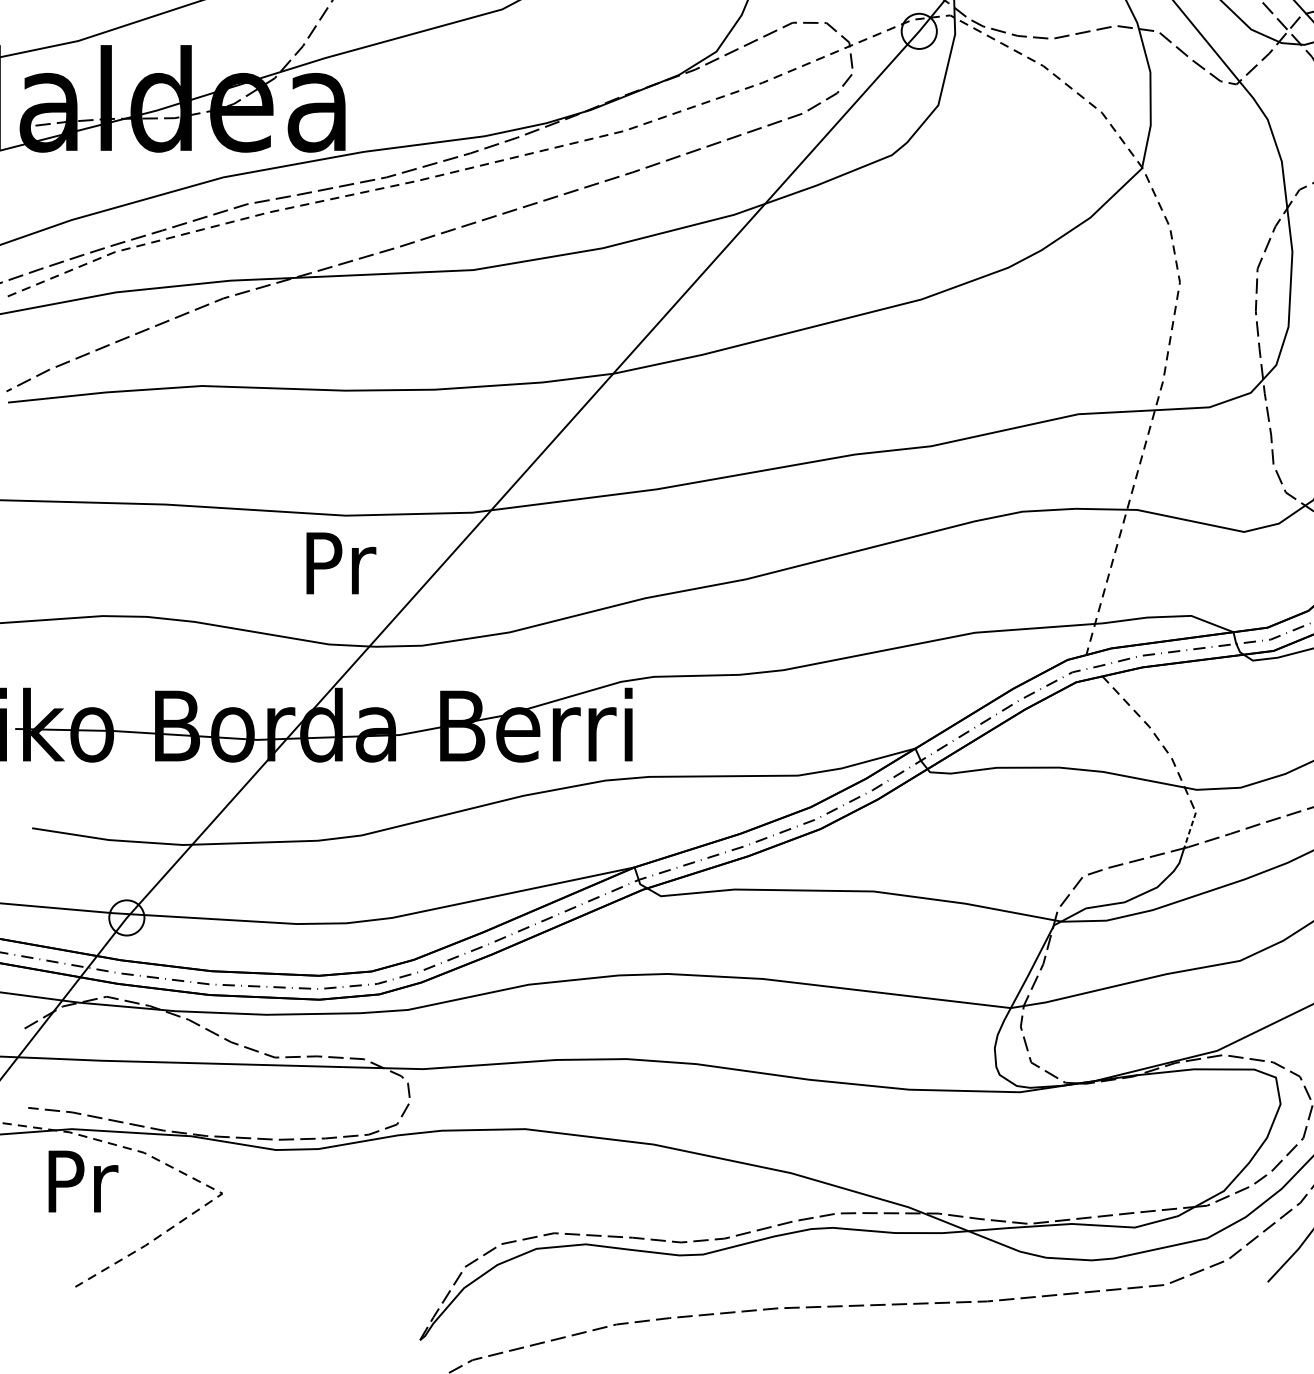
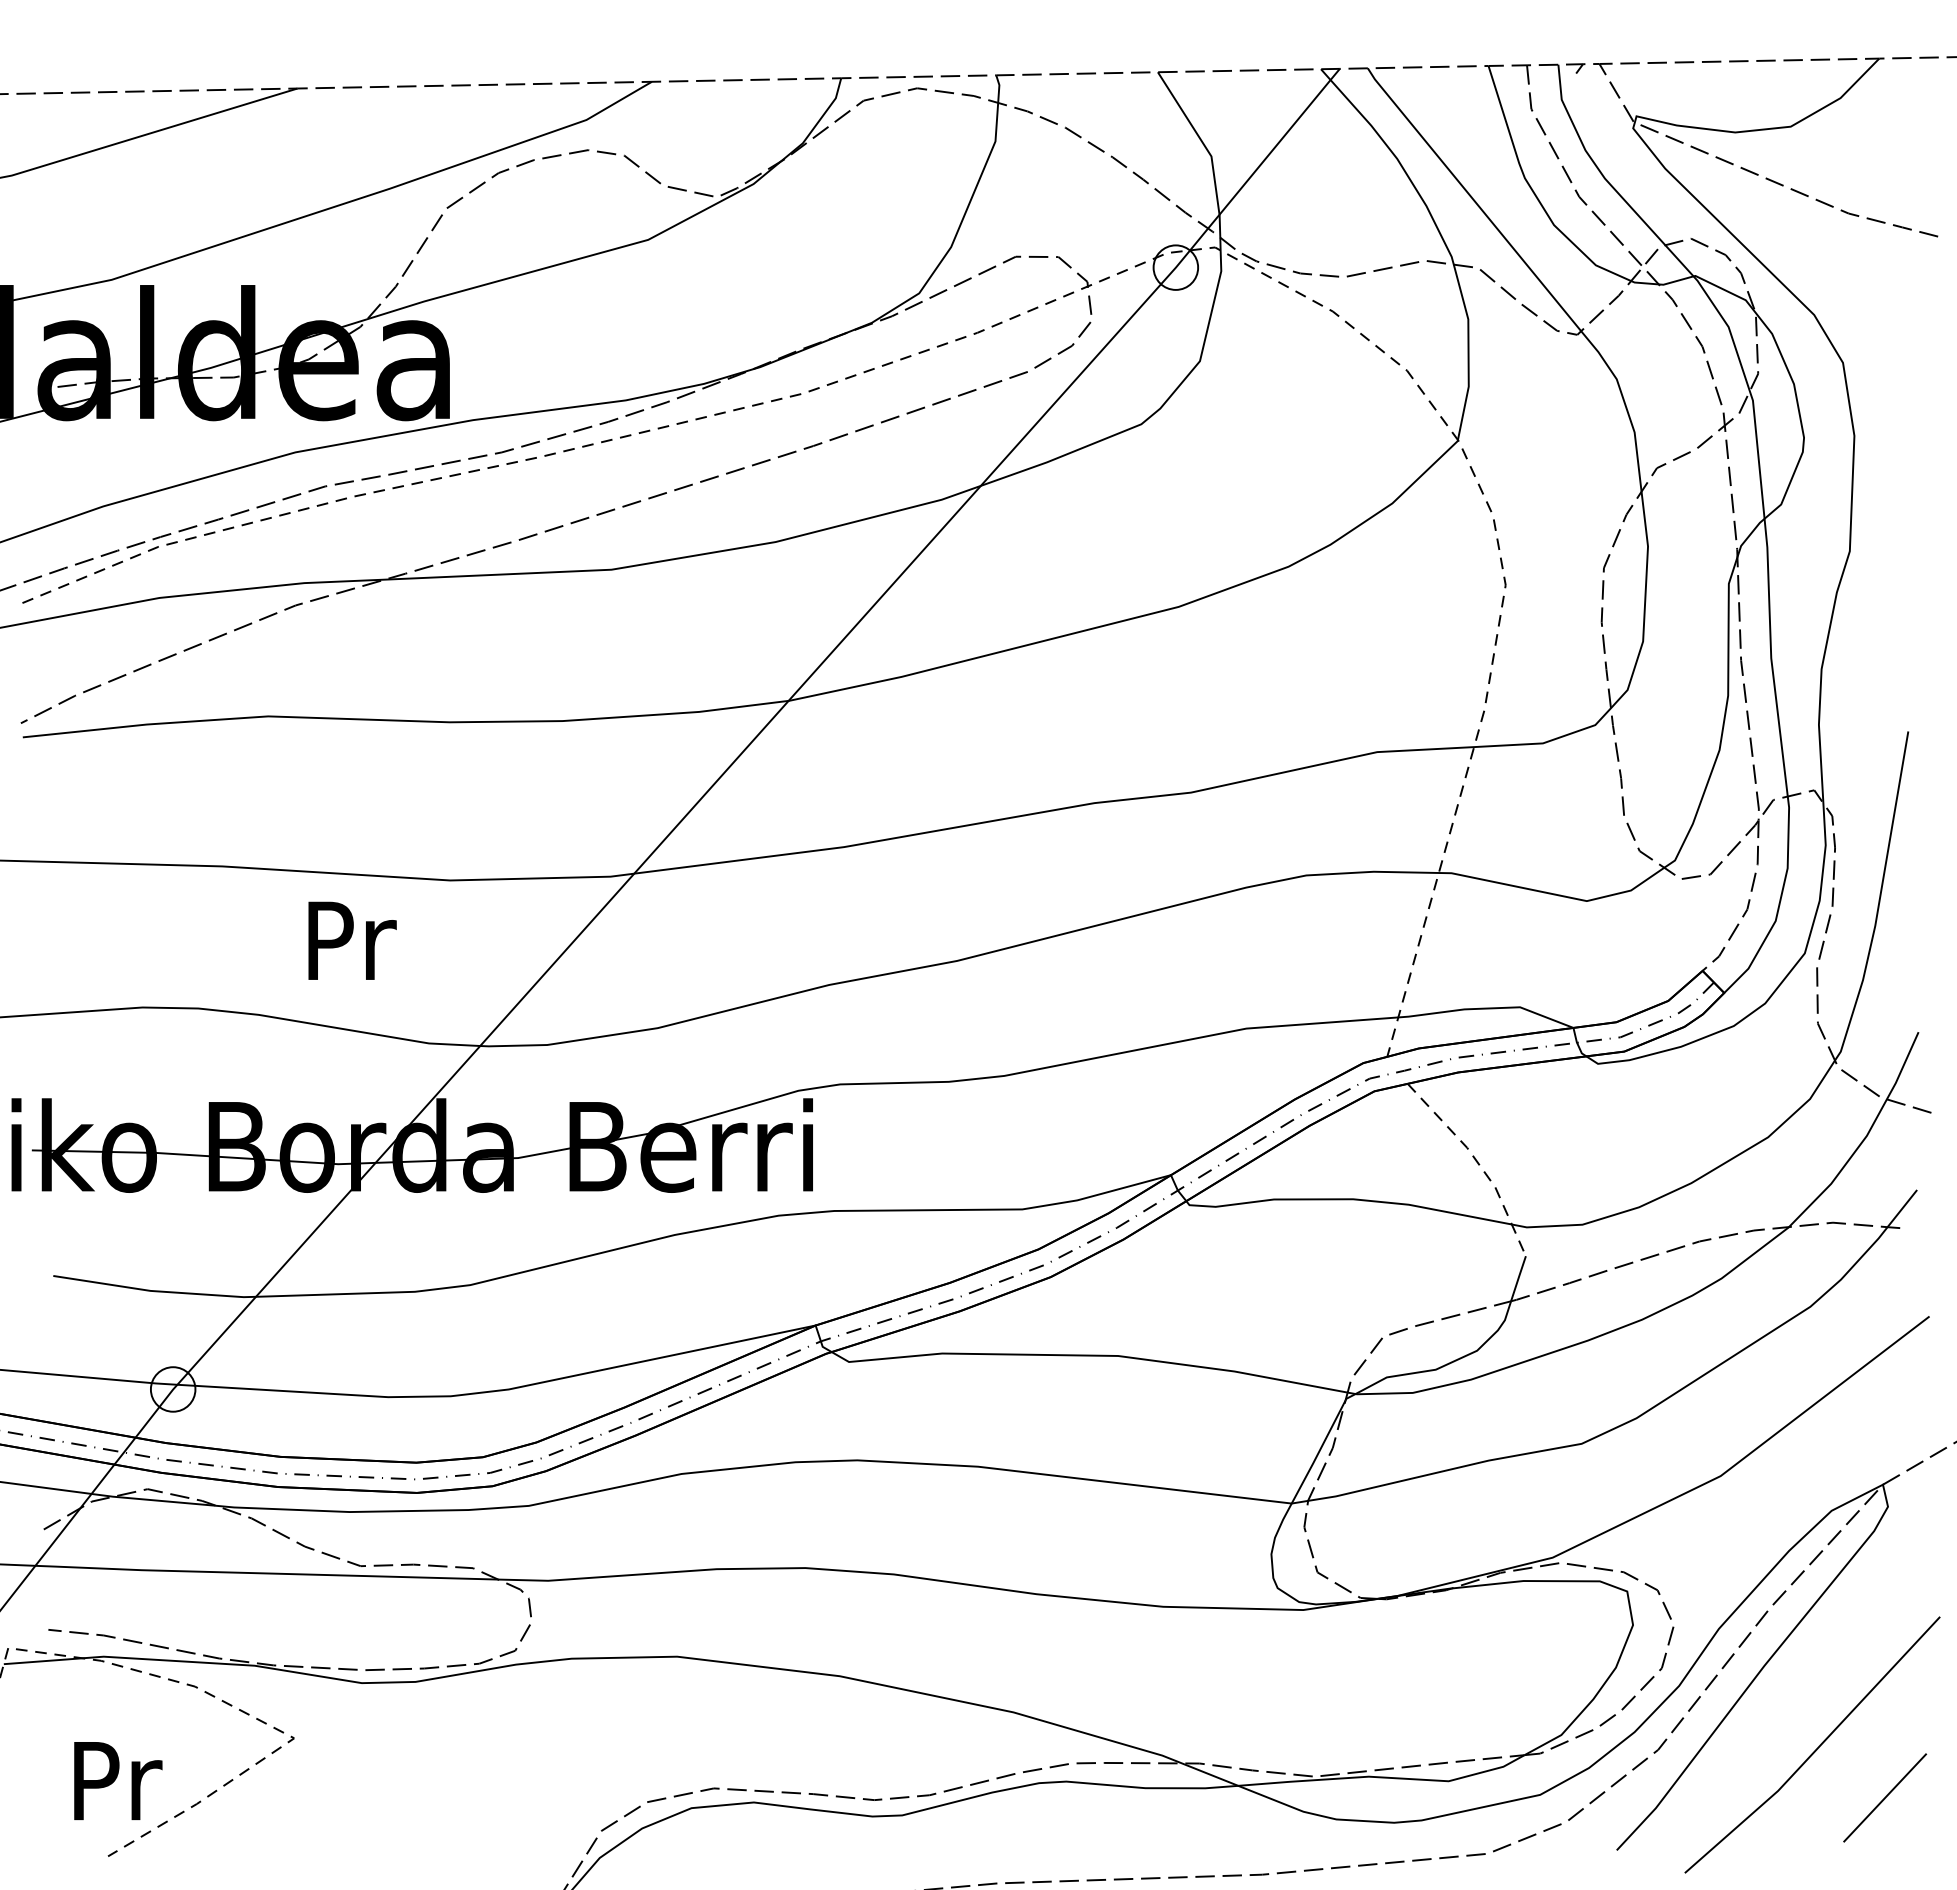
text: (341, 563) -> (352, 940), moved
line: (1190, 830) -> (1518, 1278), dashed -> solid
text: (83, 1181) -> (118, 1780), moved

